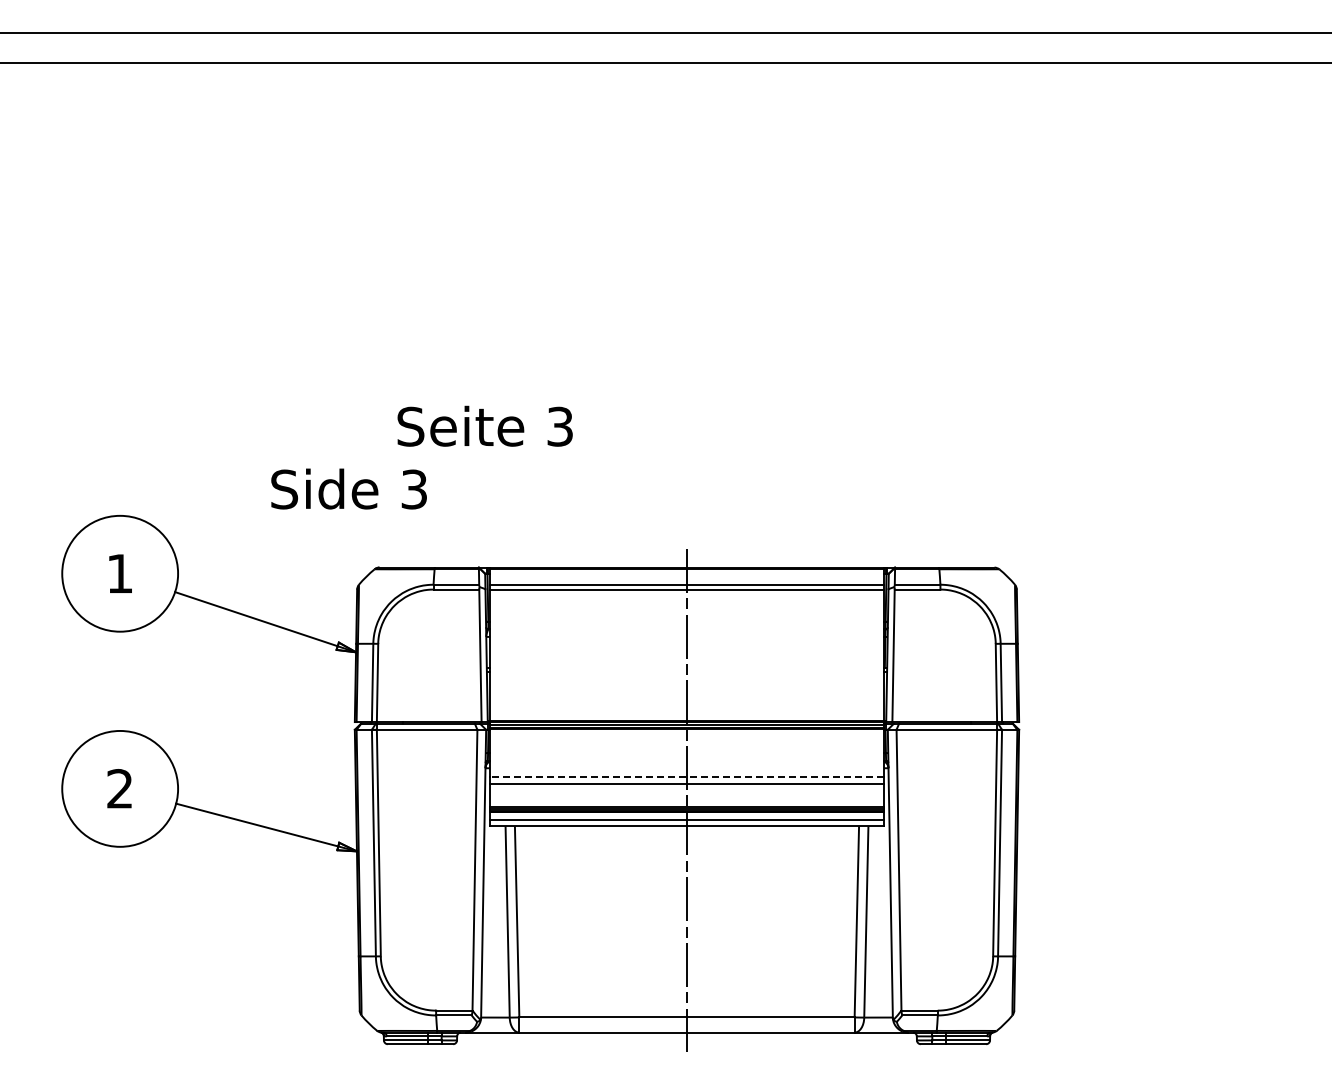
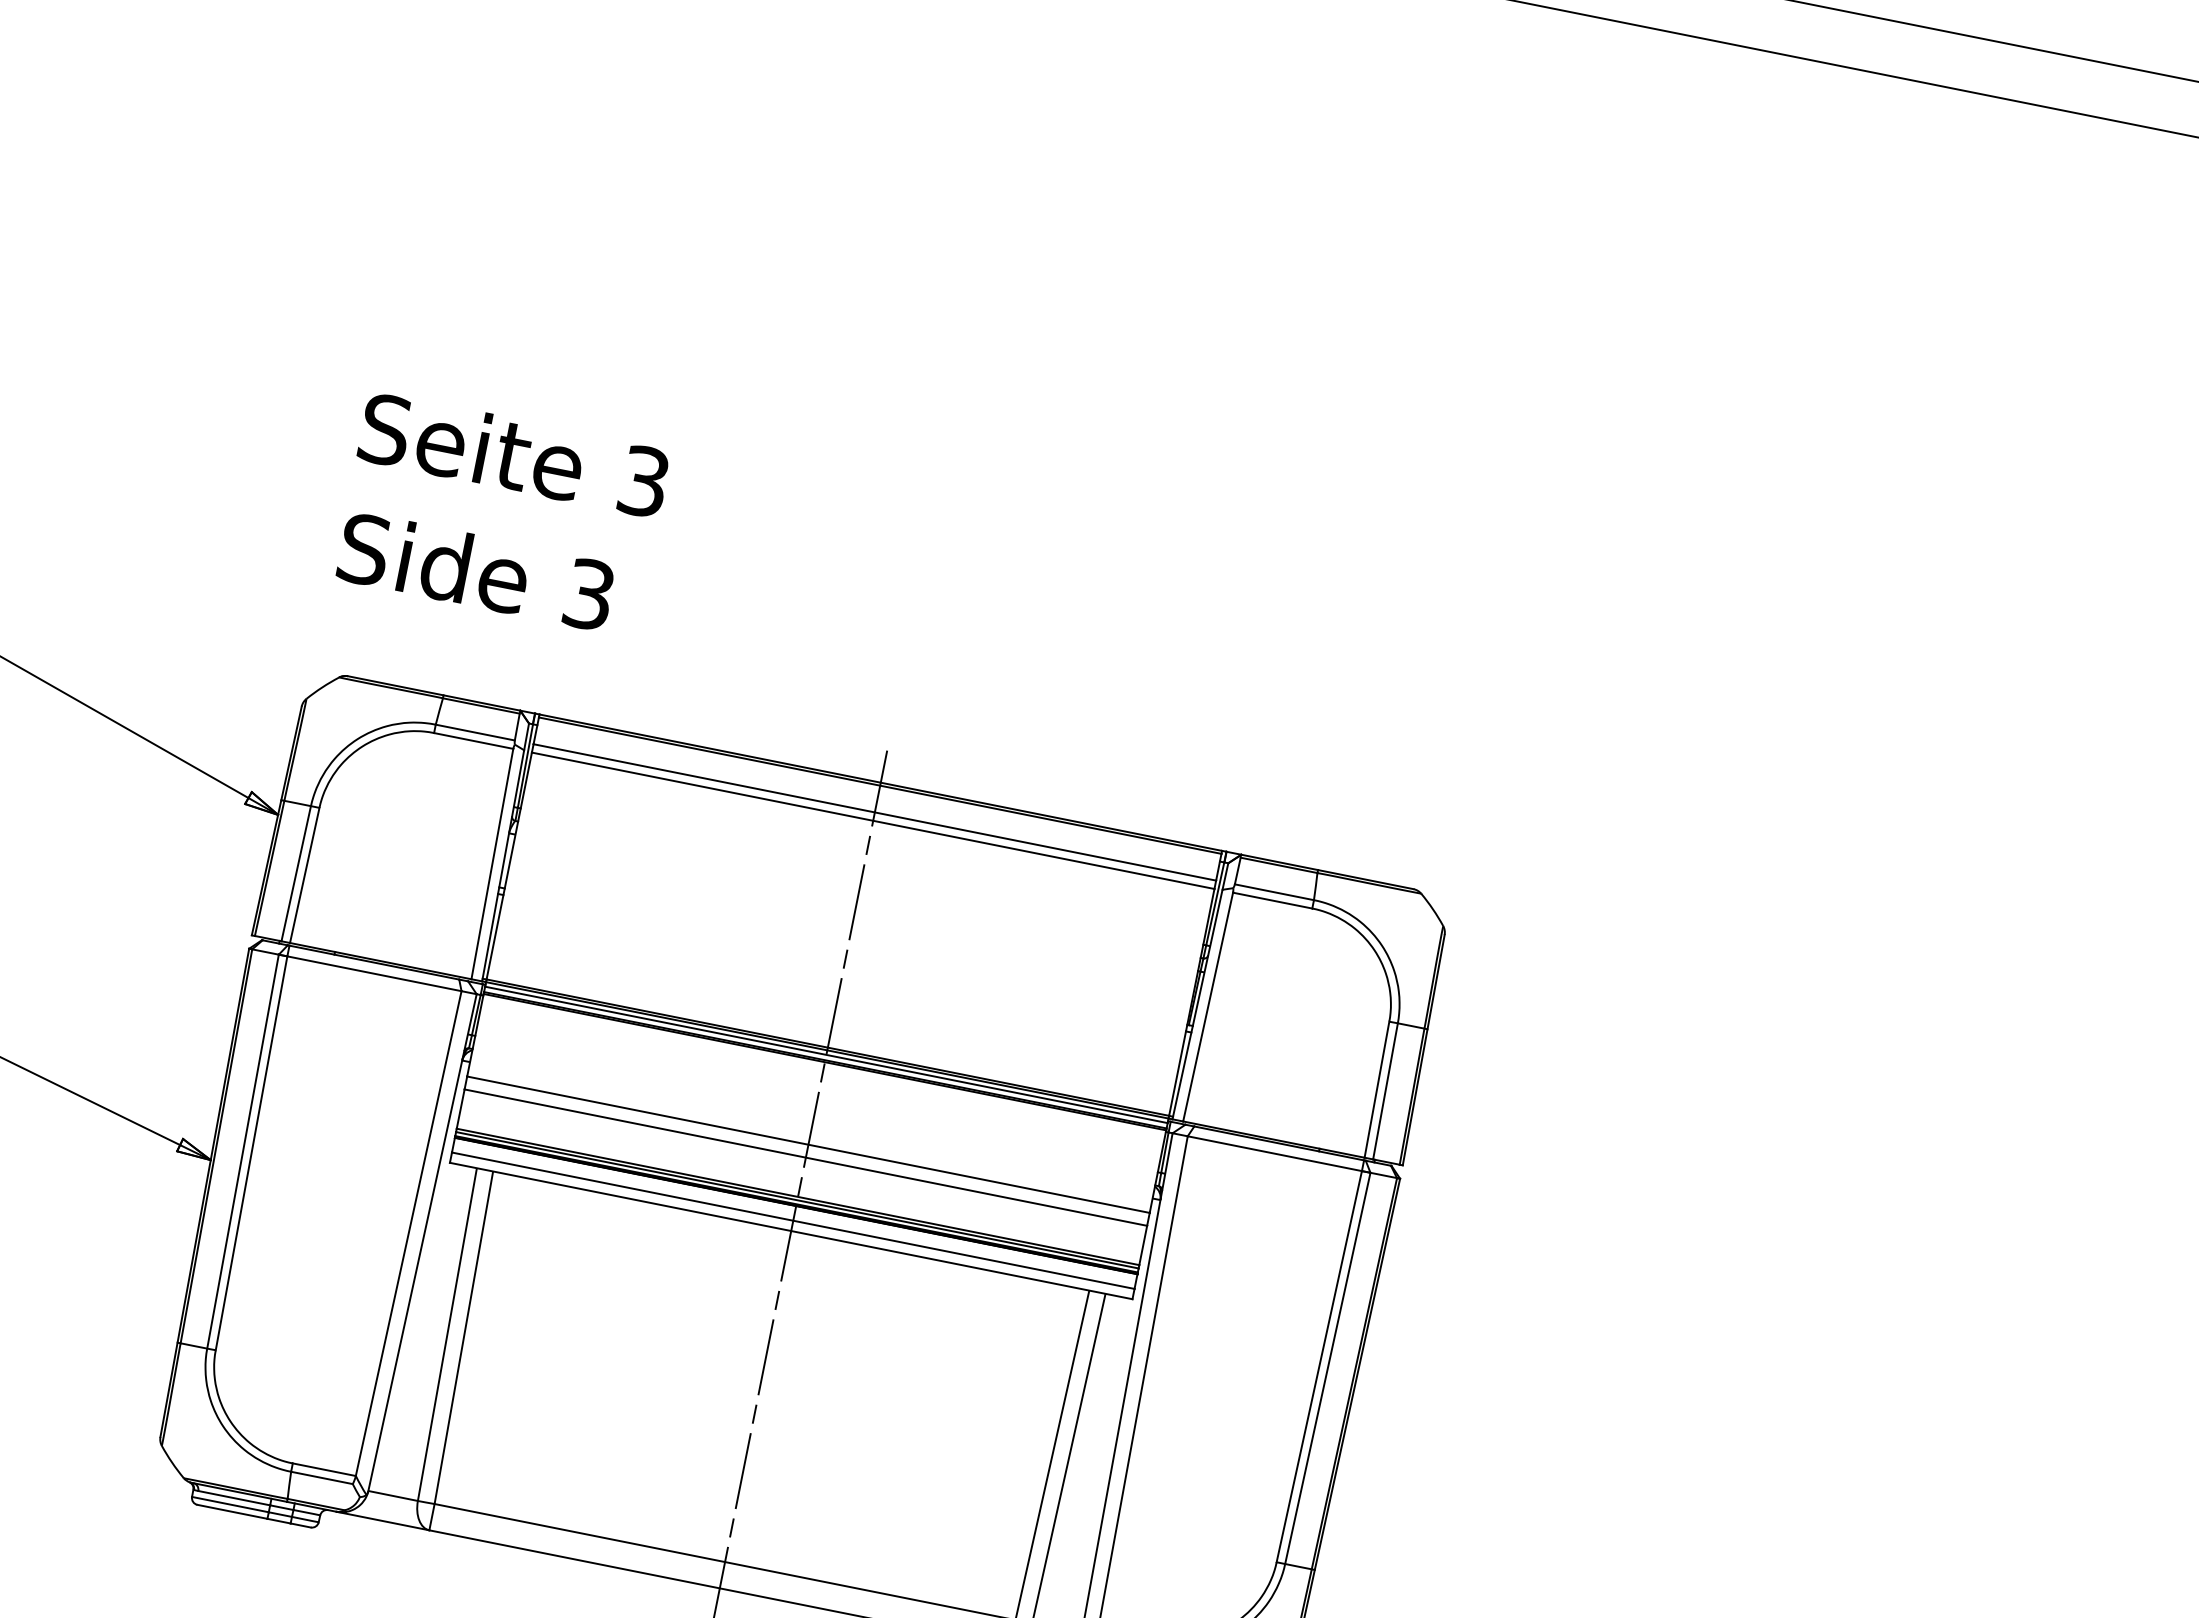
text: (484, 425) -> (513, 453), moved
text: (348, 488) -> (475, 570), moved
line: (686, 776) -> (807, 1144), dashed -> solid

